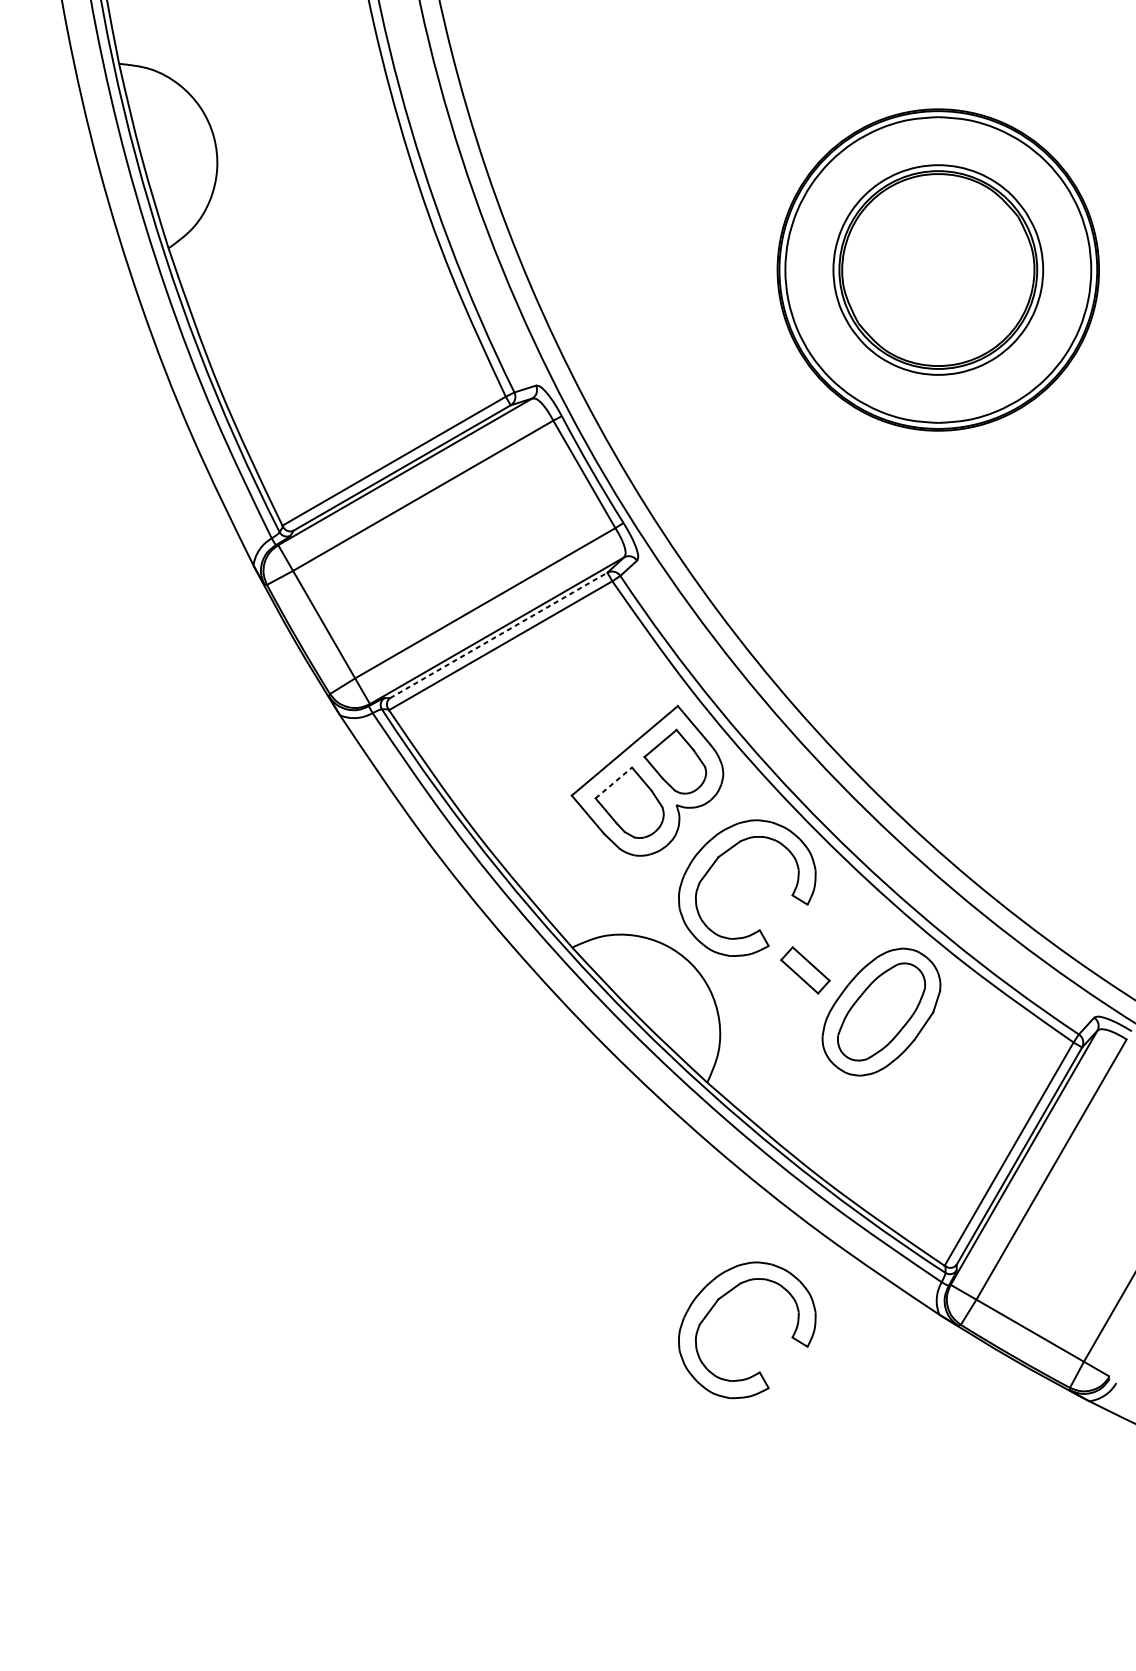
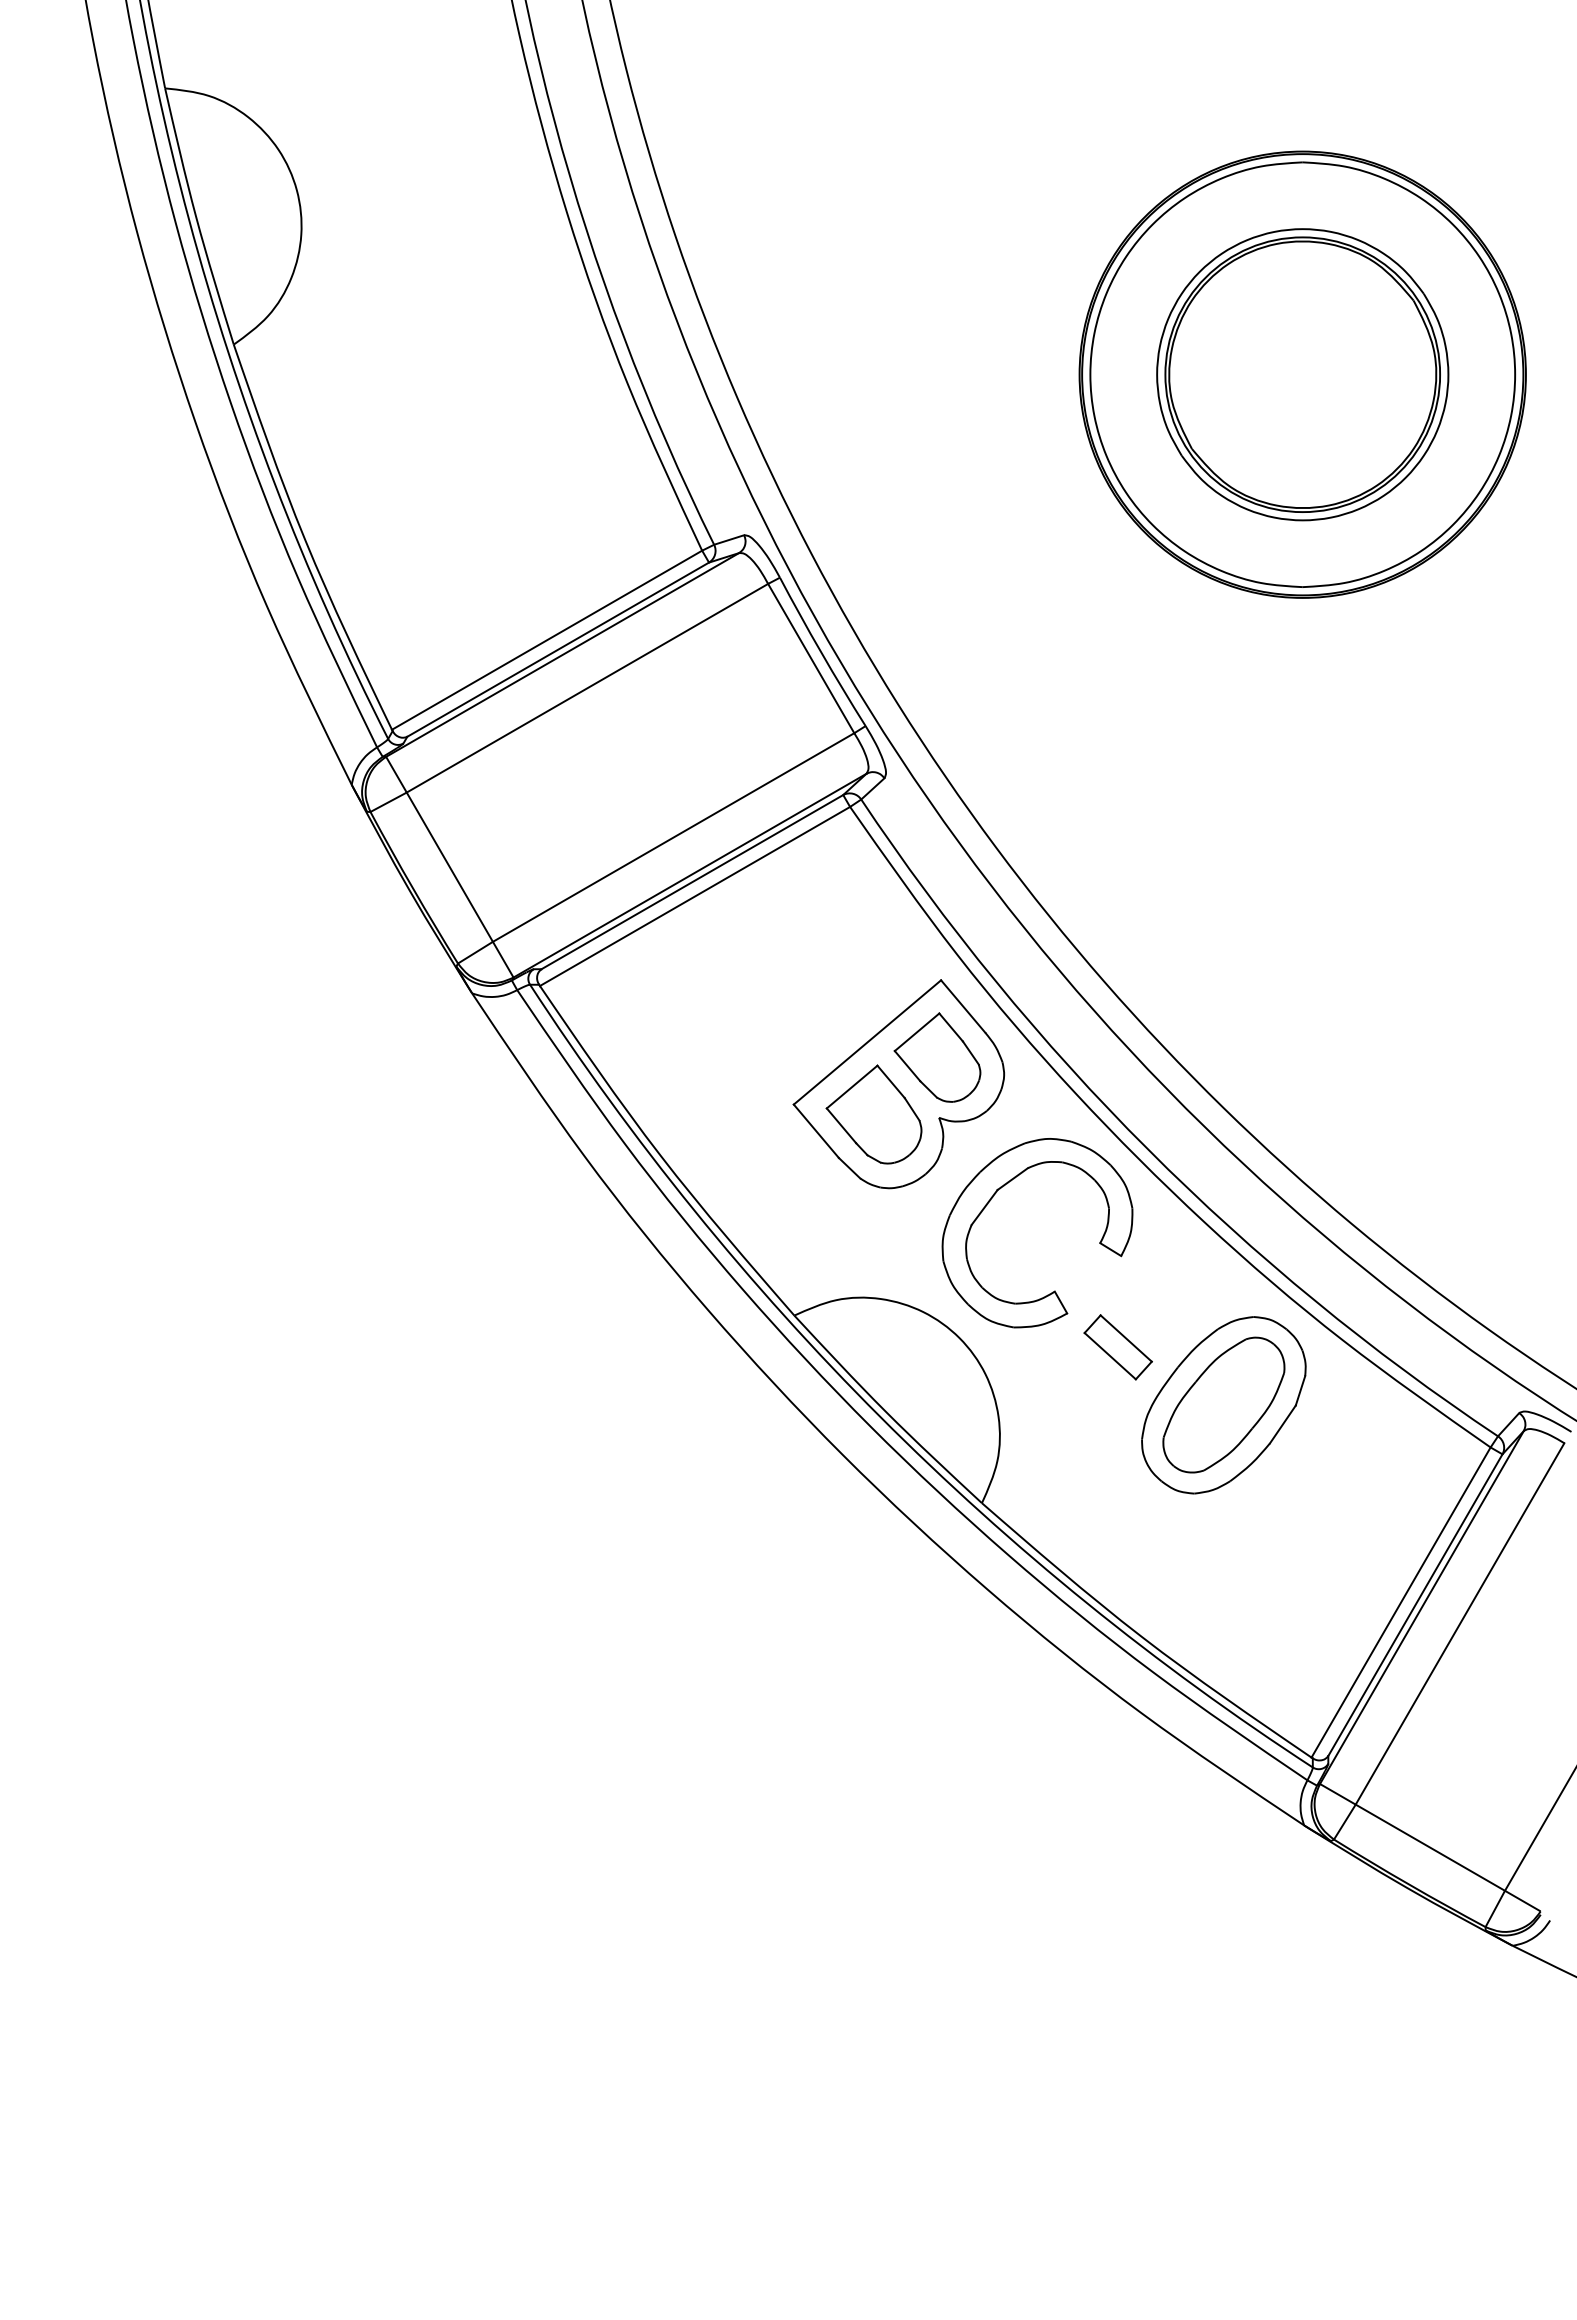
line: (498, 634) -> (692, 881), dashed -> solid
line: (614, 782) -> (852, 1086), dashed -> solid
part: (715, 1304) -> (993, 1811), removed

